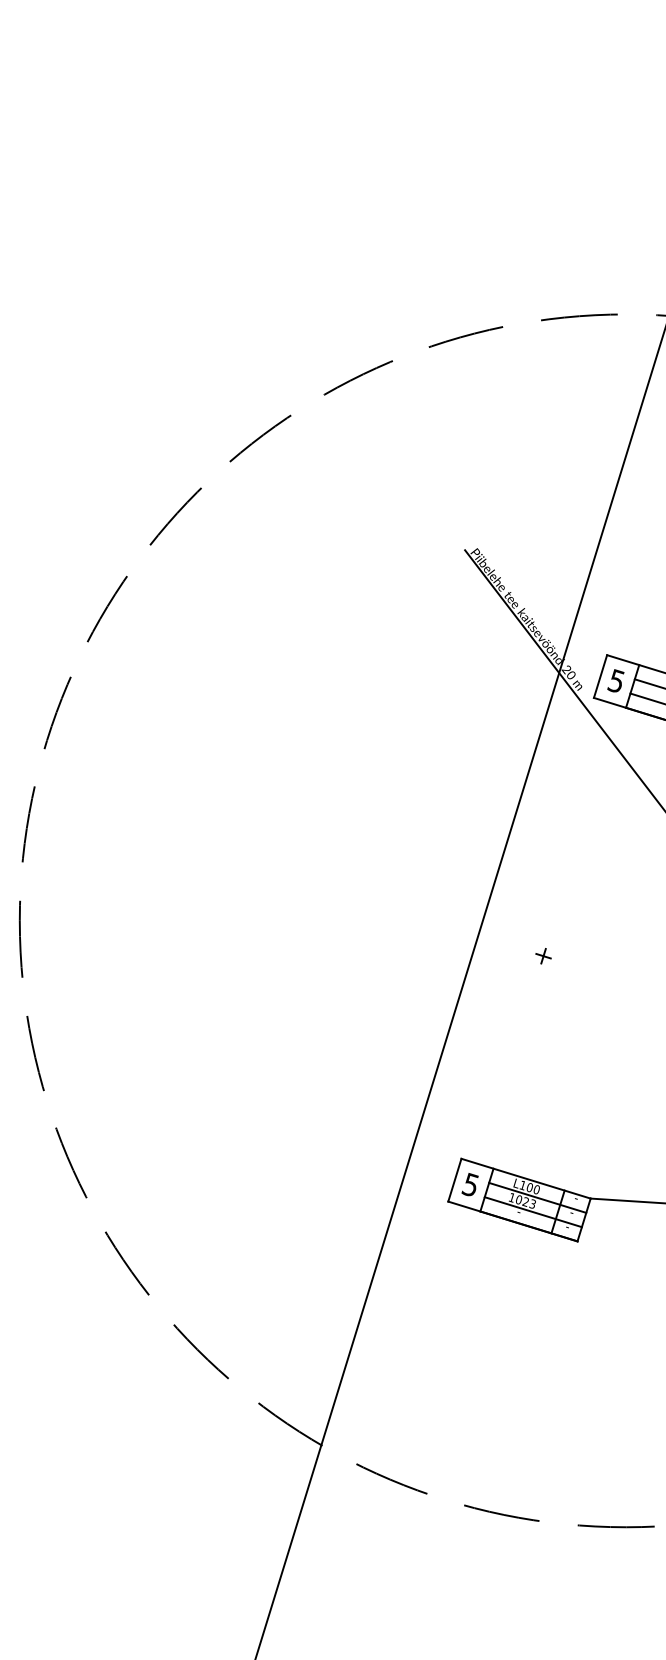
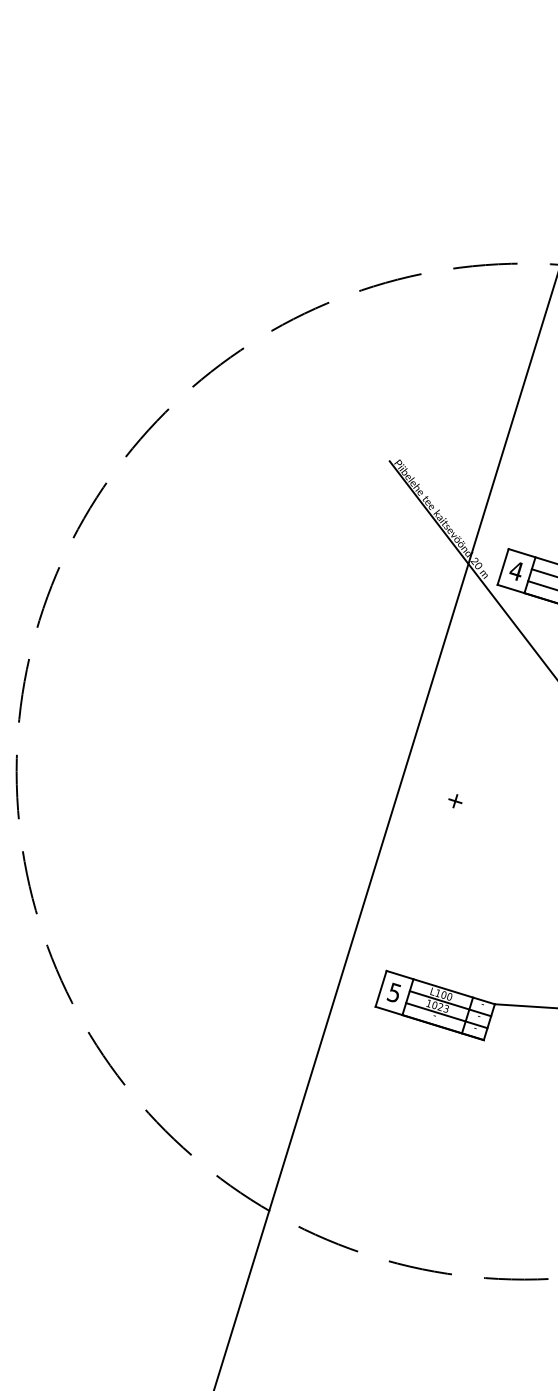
text: (615, 681) -> (515, 571), 5 -> 4

